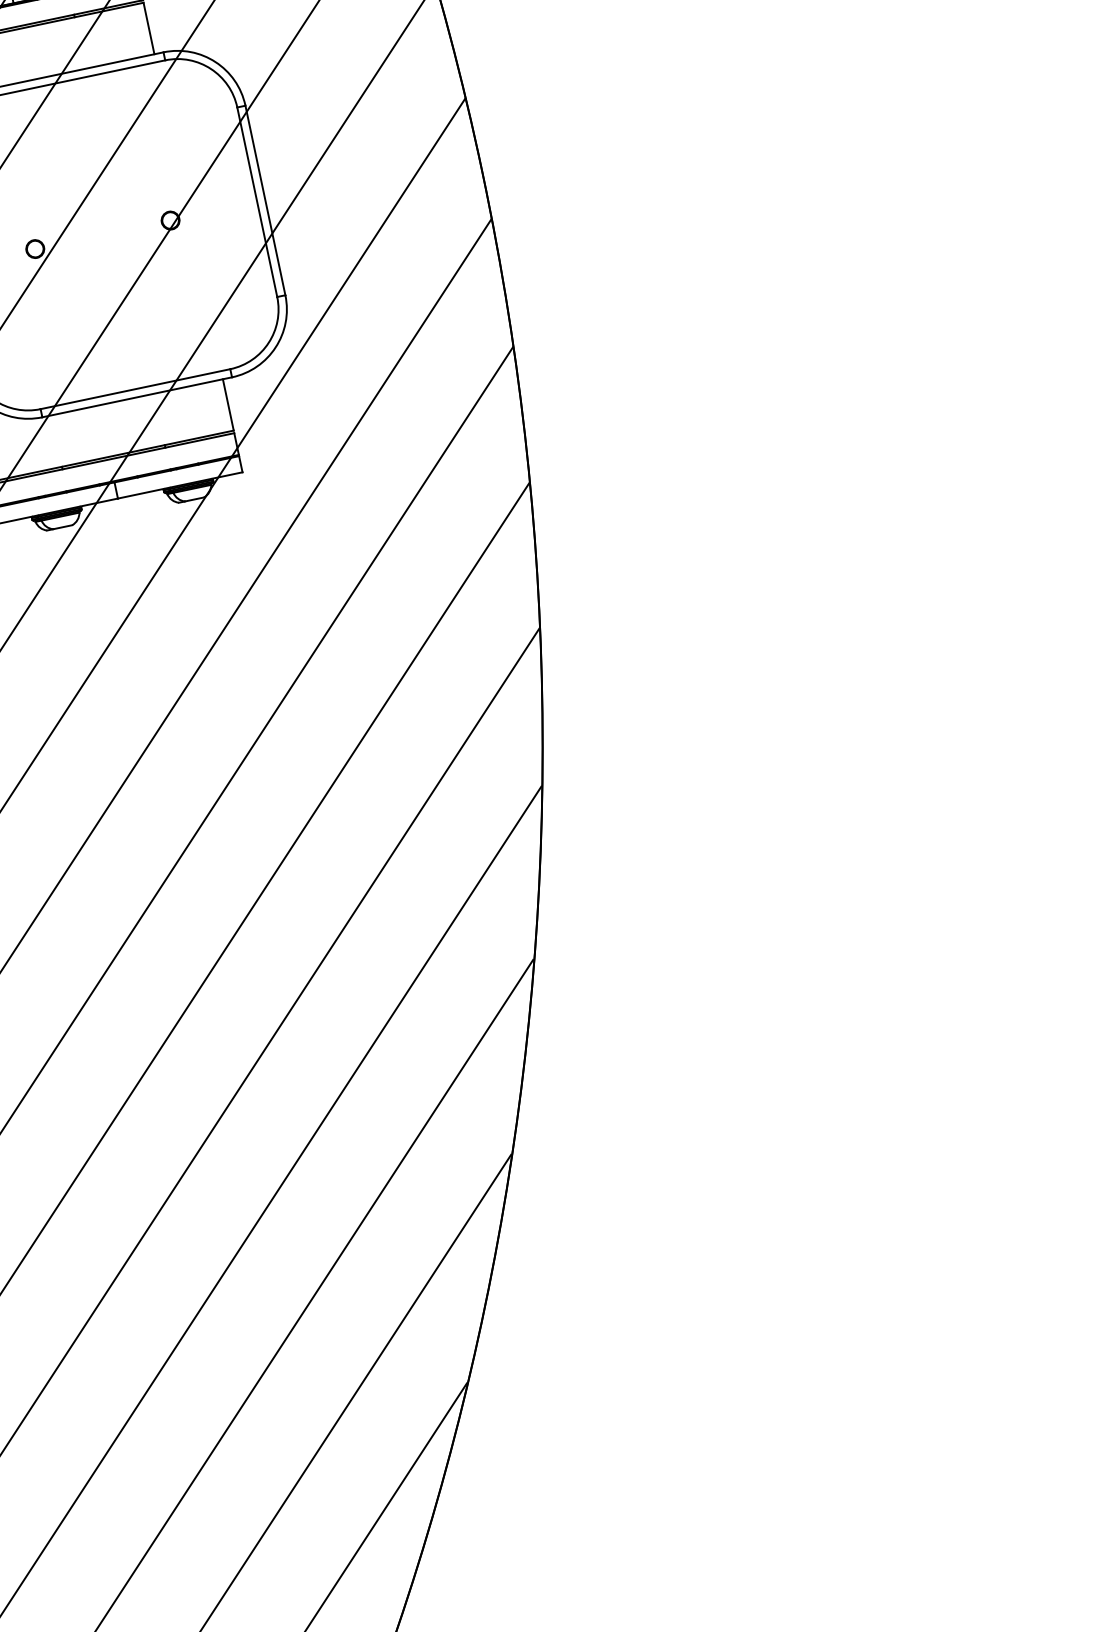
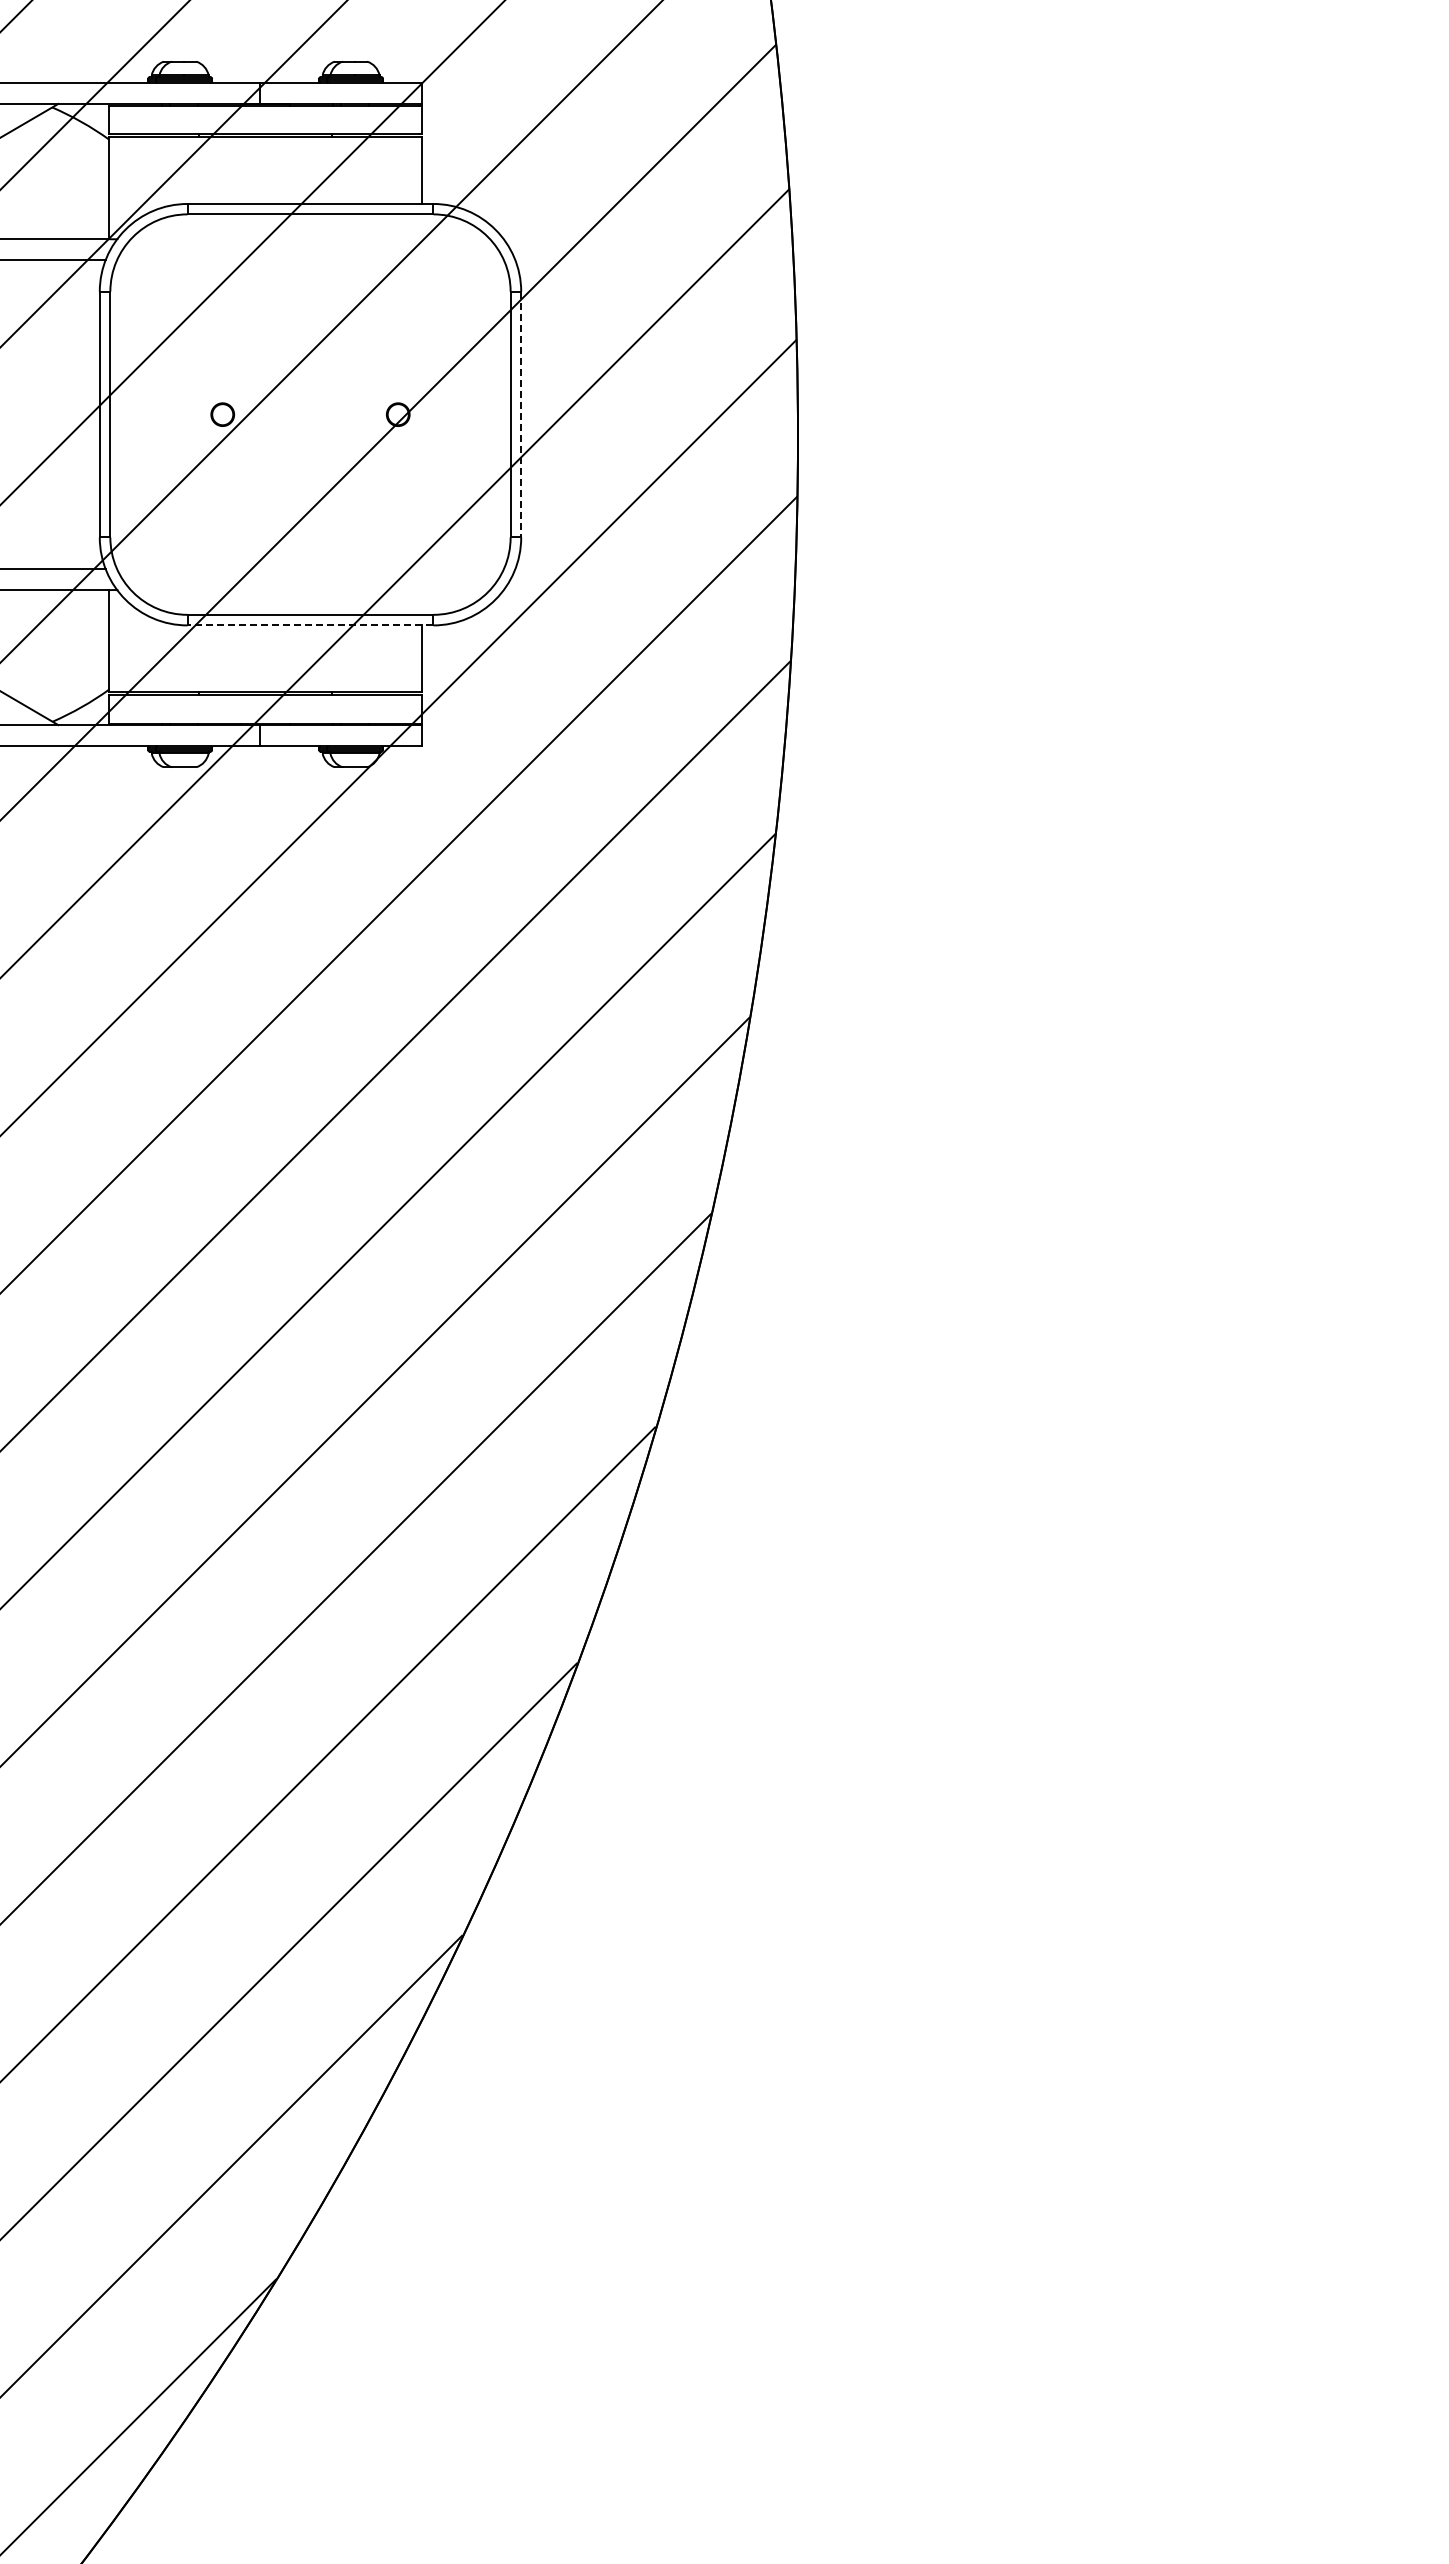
line: (265, 200) -> (521, 414), solid -> dashed
line: (137, 397) -> (310, 625), solid -> dashed

